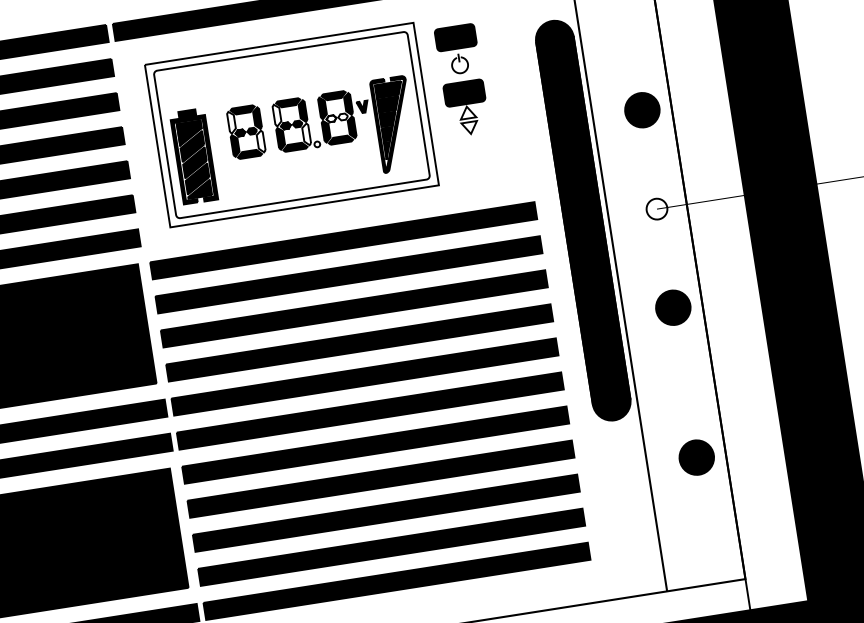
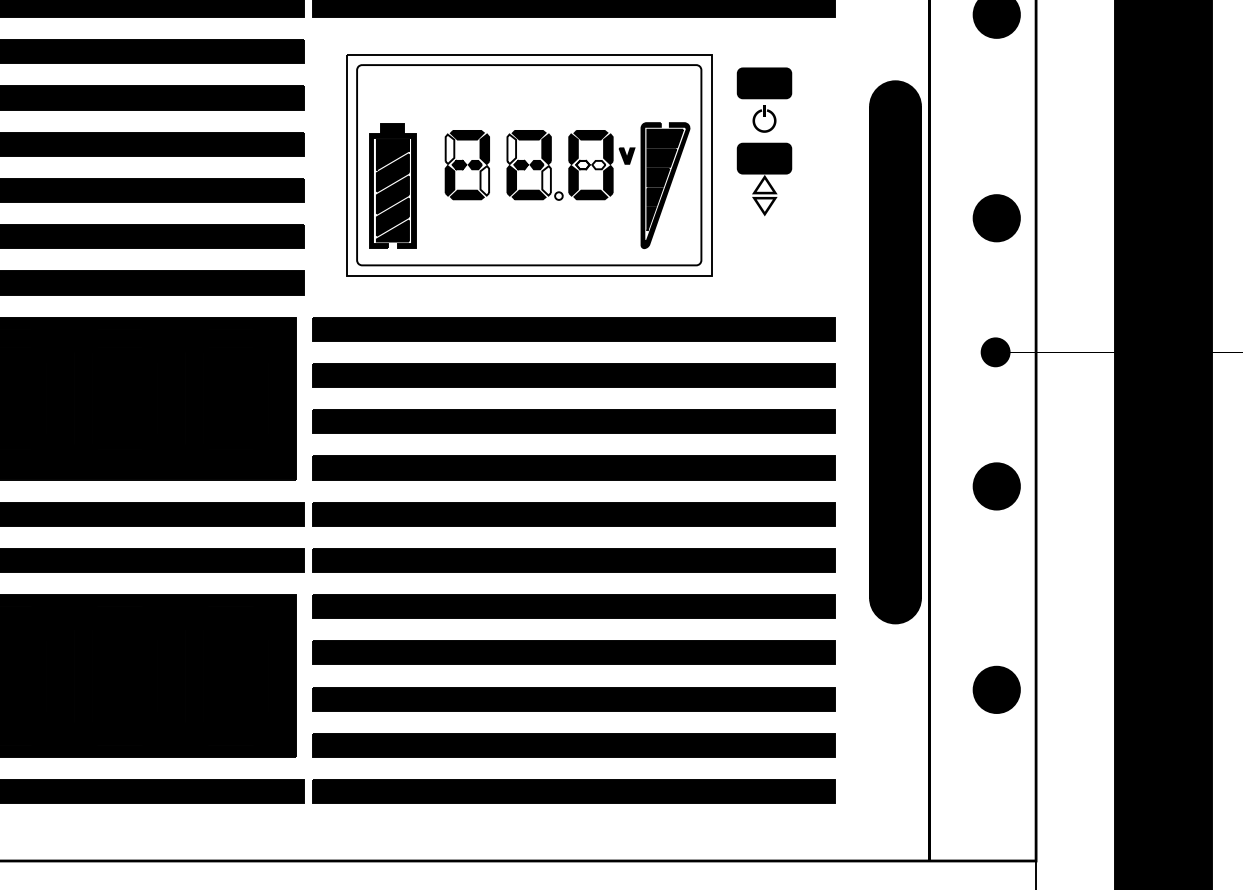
fill: (656, 209) -> (995, 352), added

